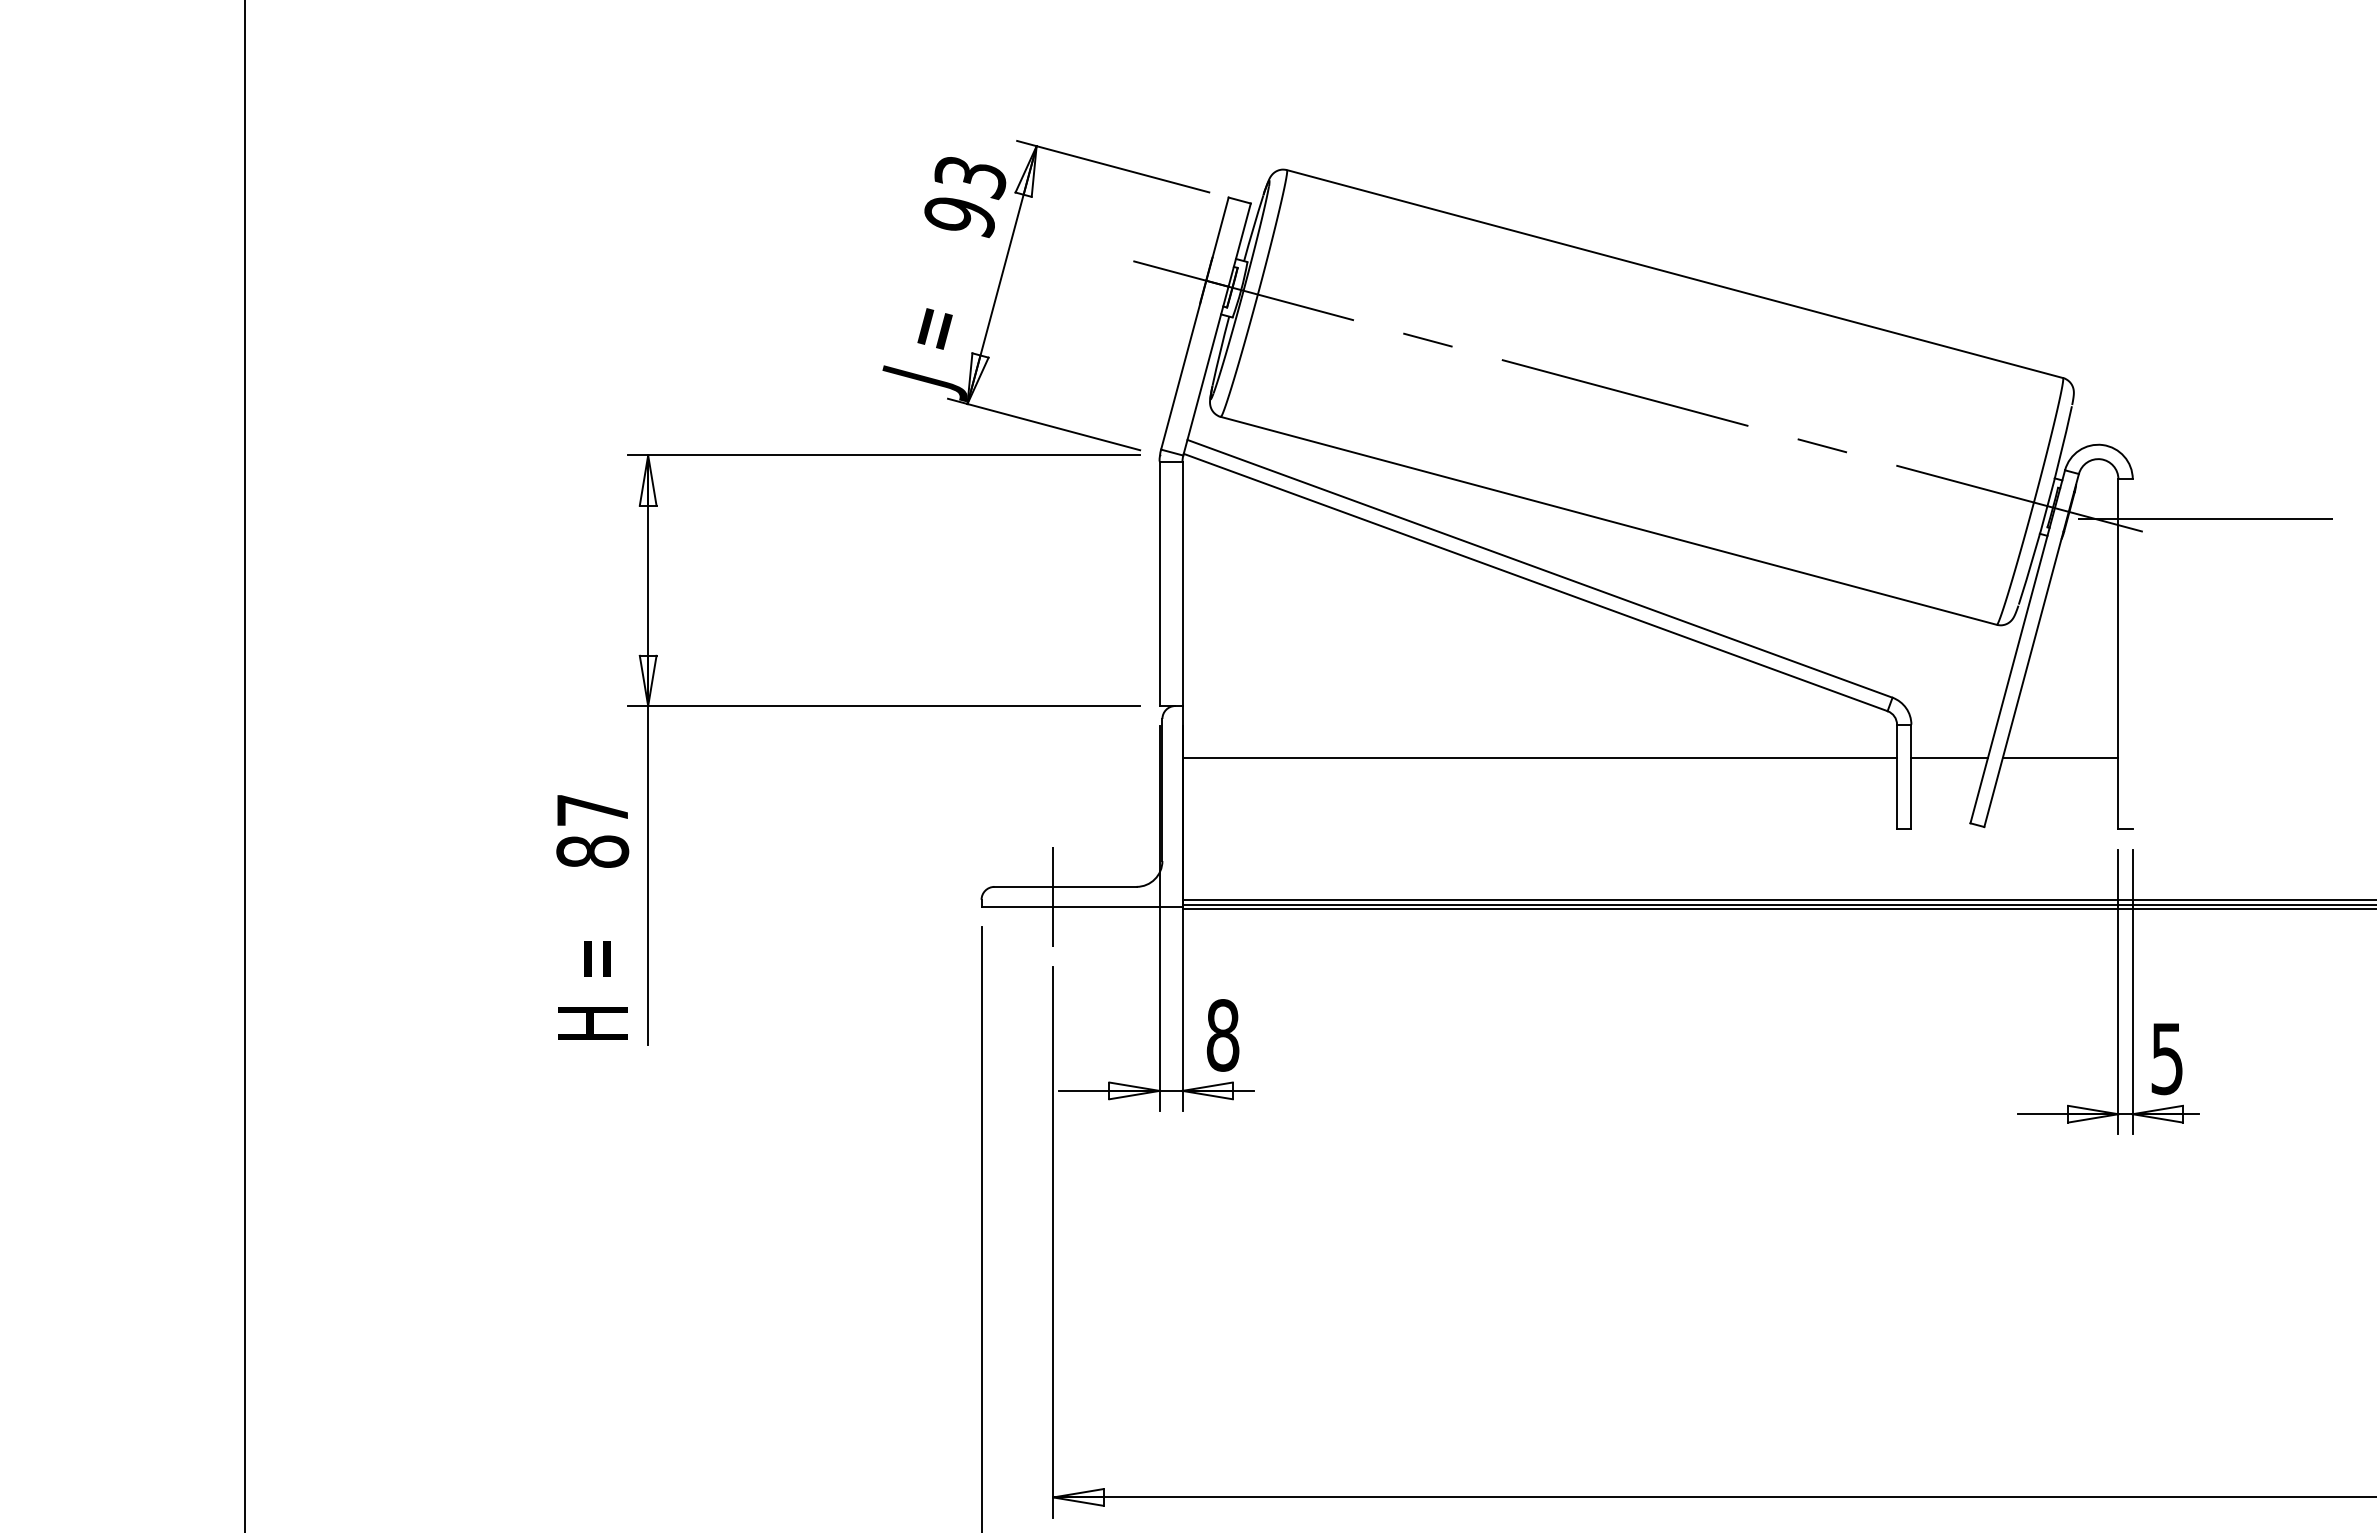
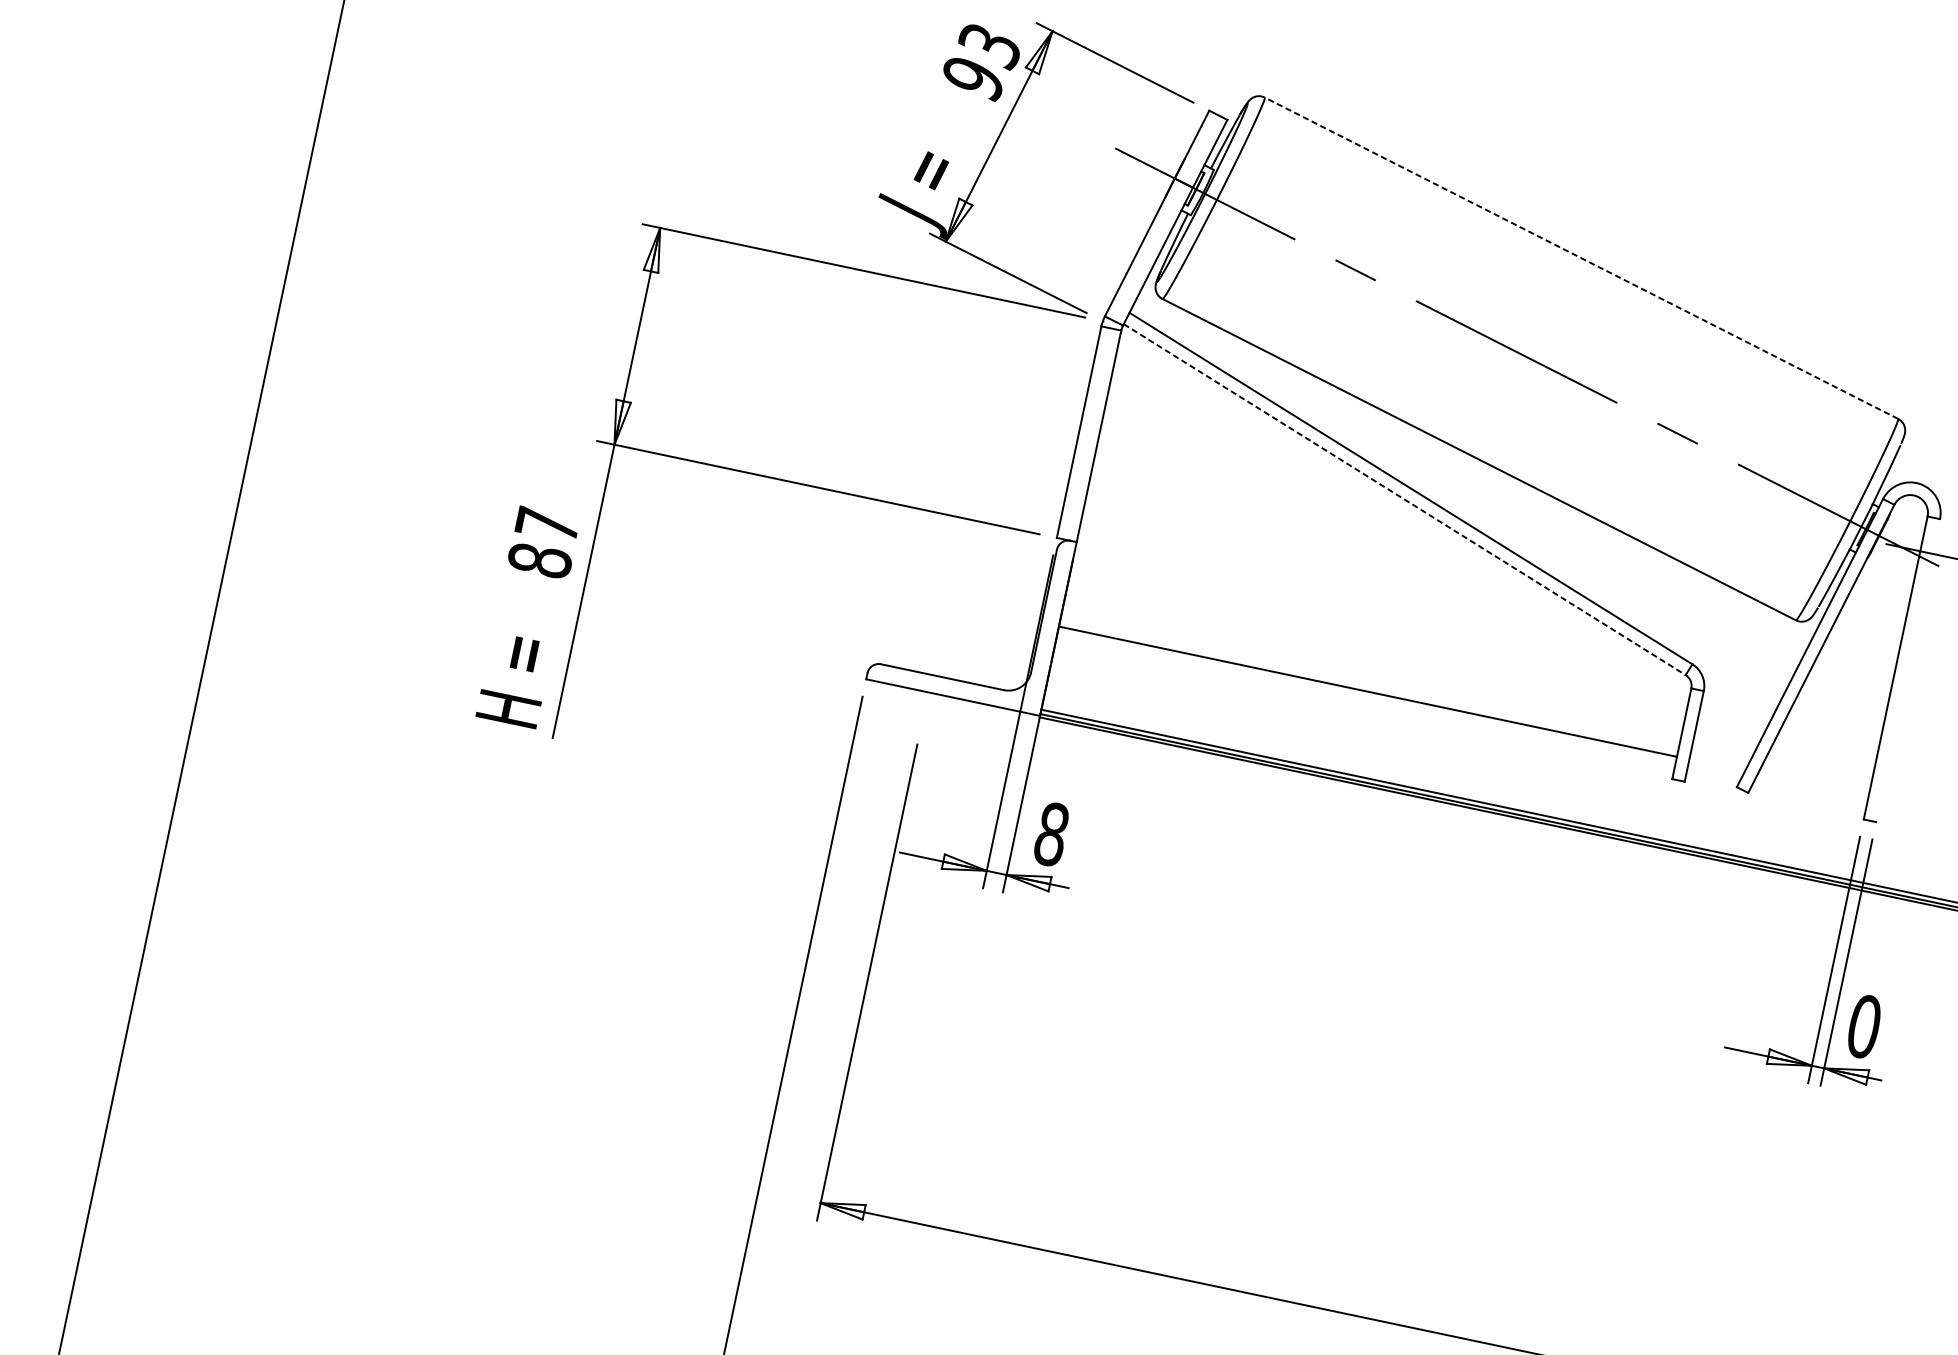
line: (1675, 274) -> (1581, 258), solid -> dashed
line: (1535, 582) -> (1404, 499), solid -> dashed
line: (1539, 757) -> (1367, 691), moved
line: (1949, 757) -> (1730, 726), removed
line: (2060, 757) -> (1826, 746), removed
line: (1053, 896) -> (930, 683), removed
text: (2167, 1058) -> (1864, 1026), 5 -> 0

